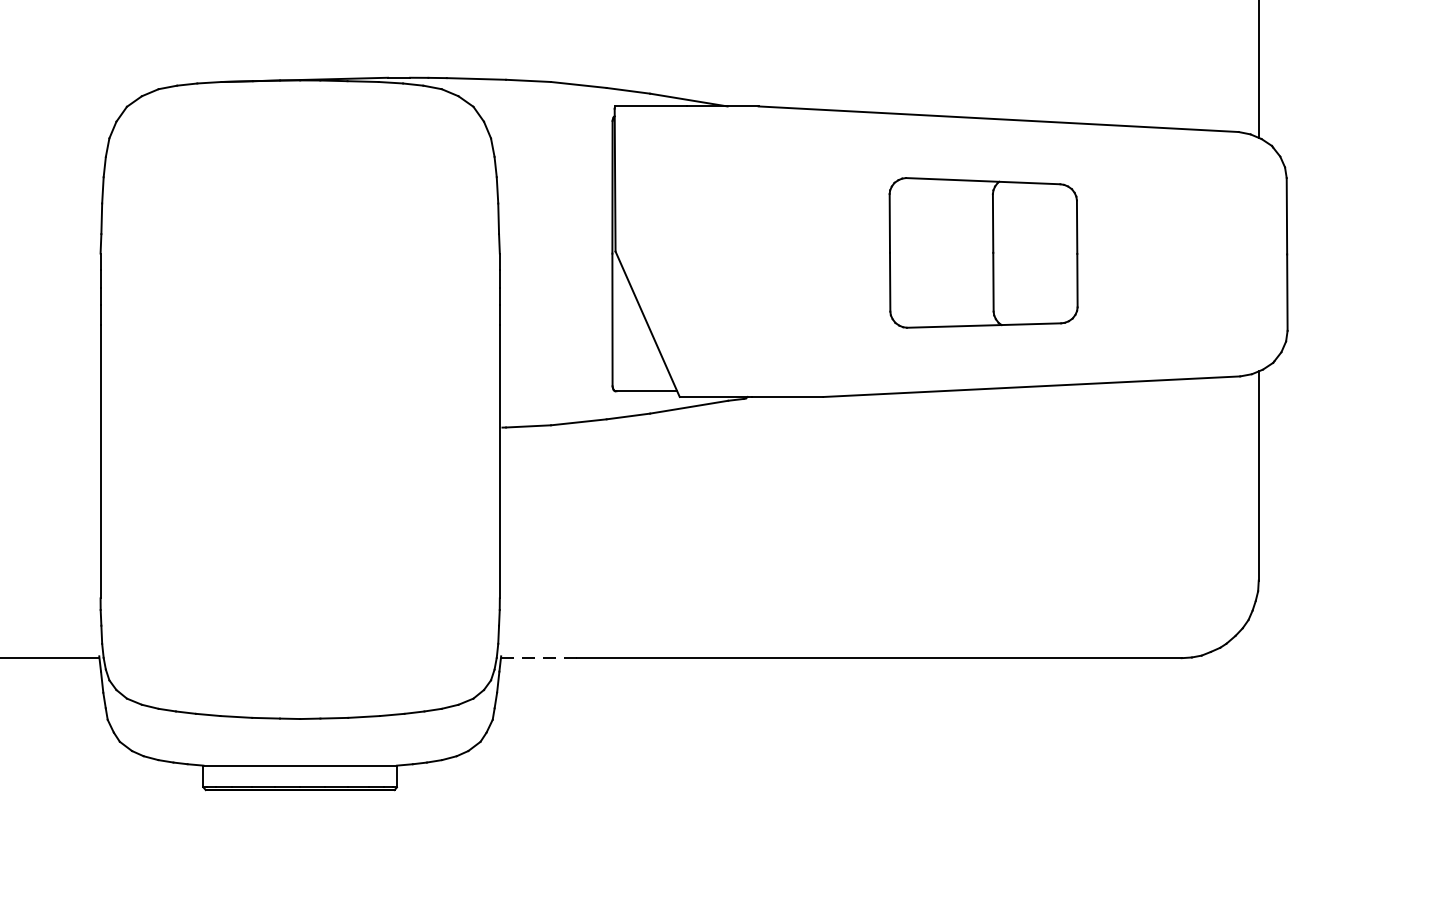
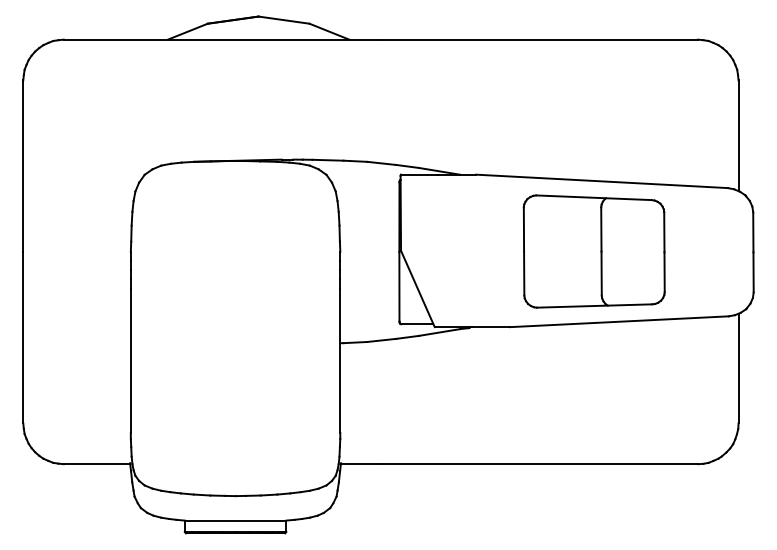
part: (982, 252) -> (593, 251), size x1.43
line: (540, 658) -> (361, 464), dashed -> solid

